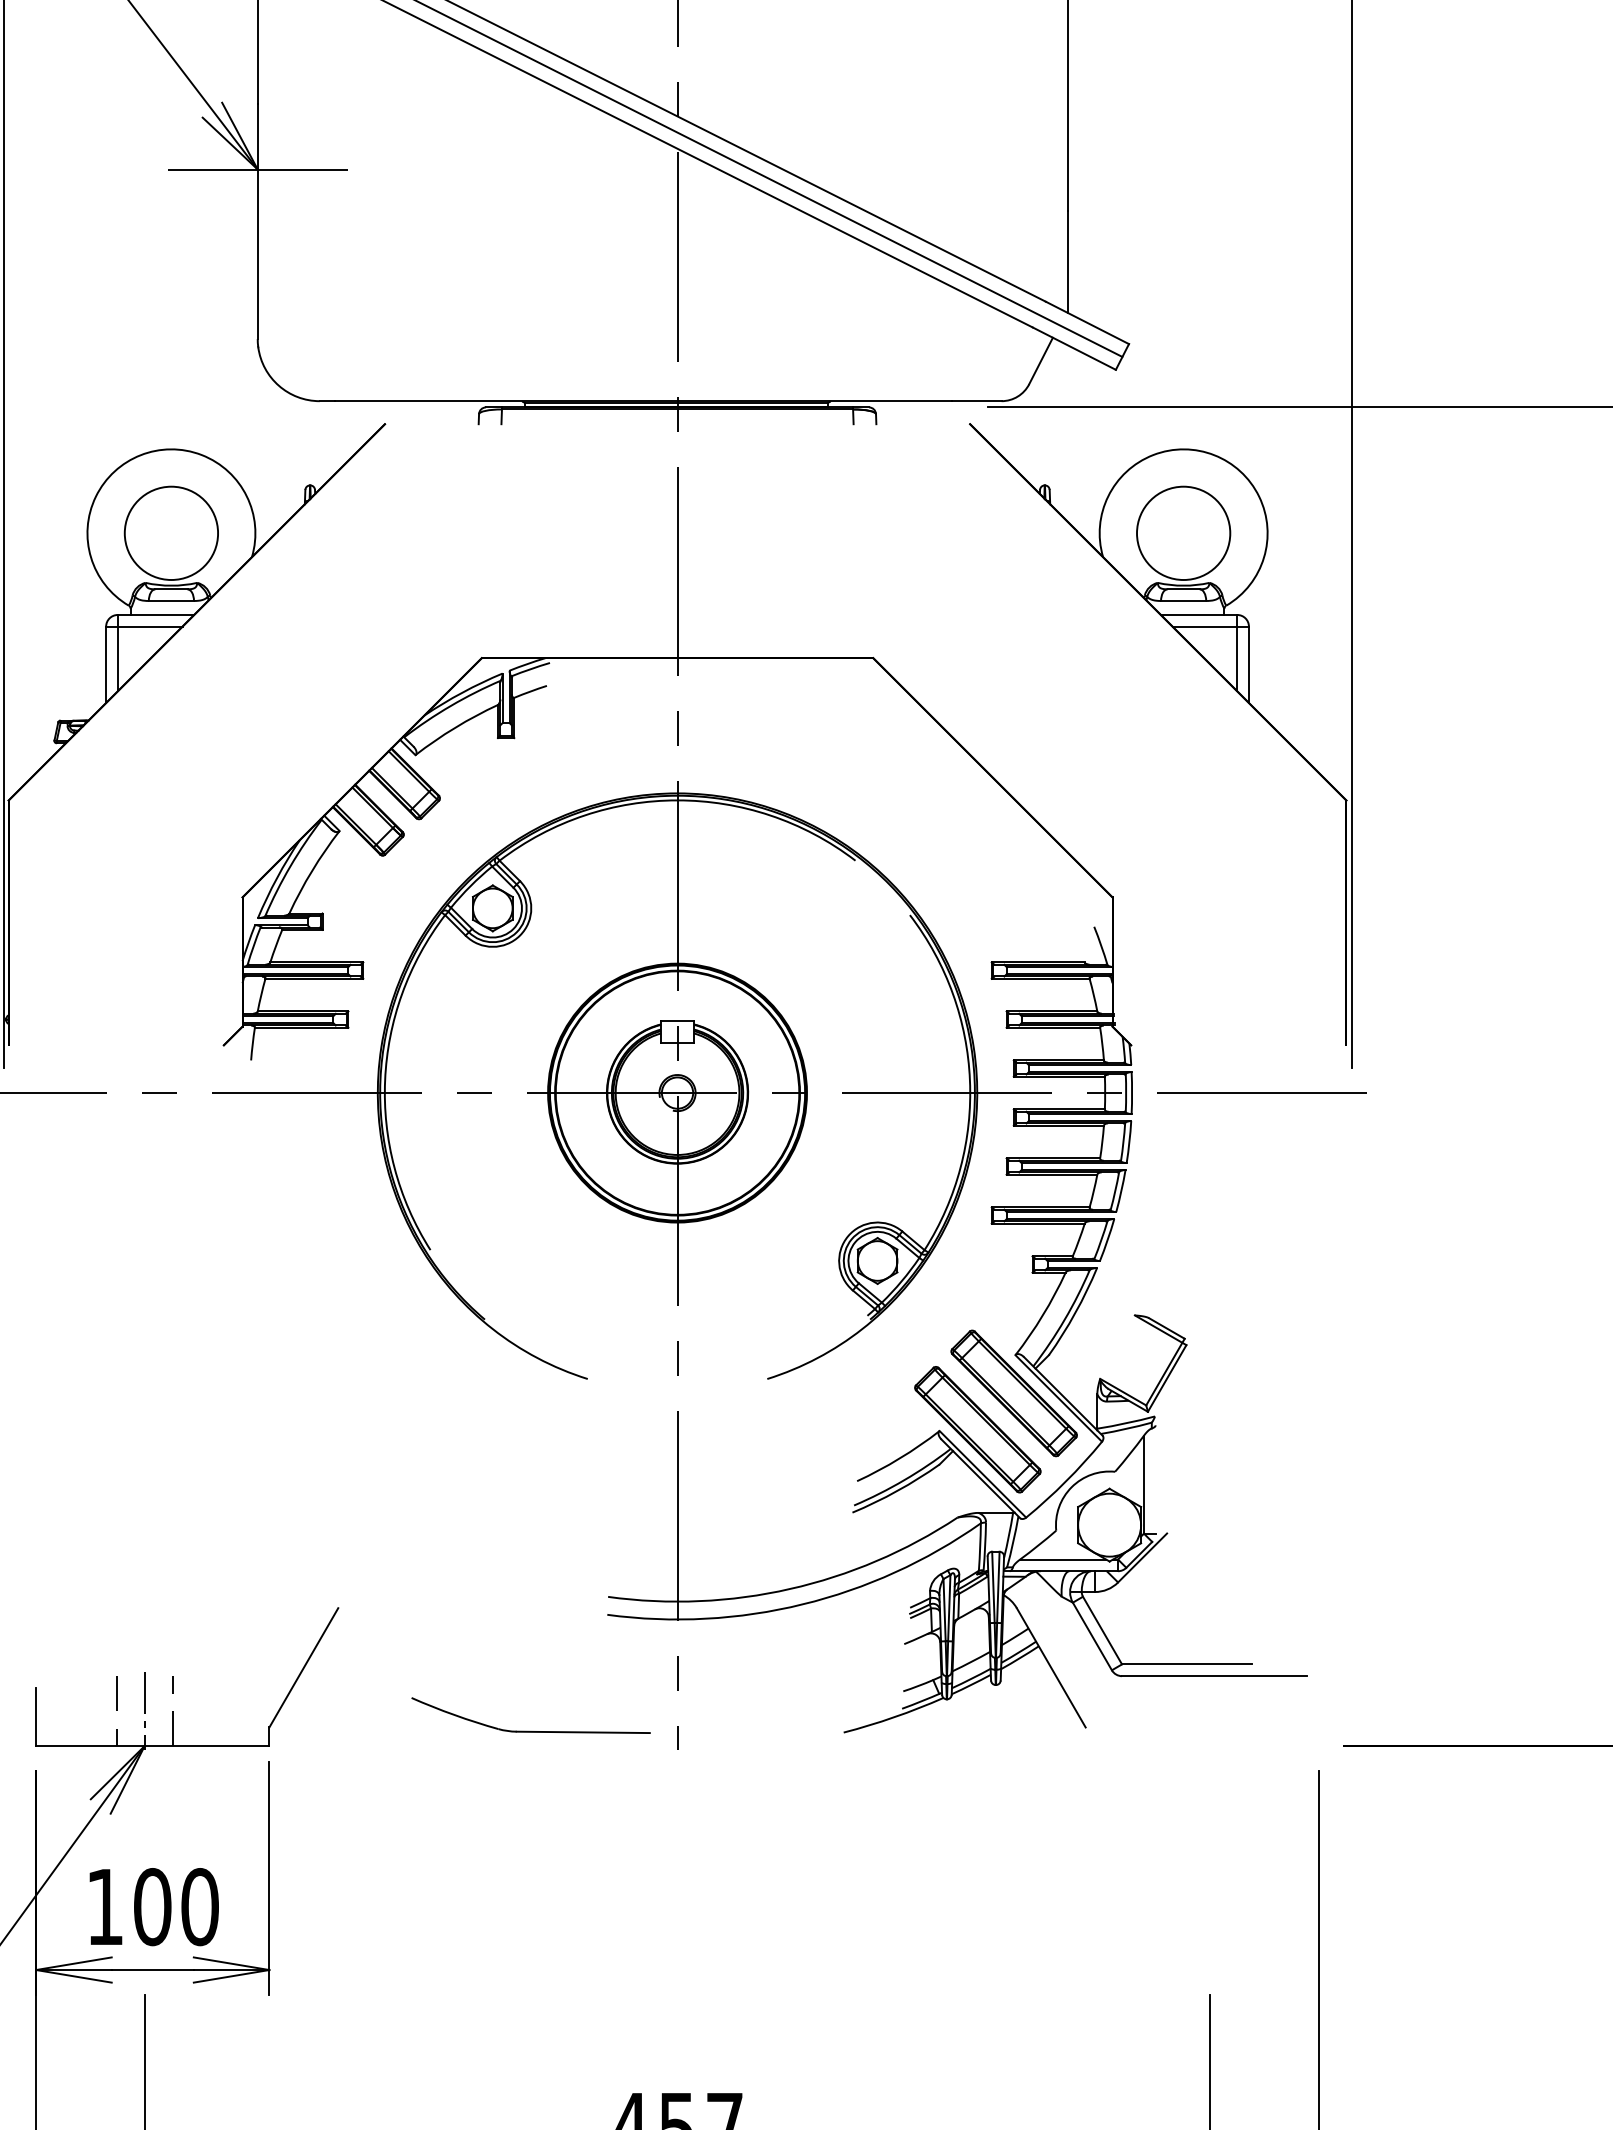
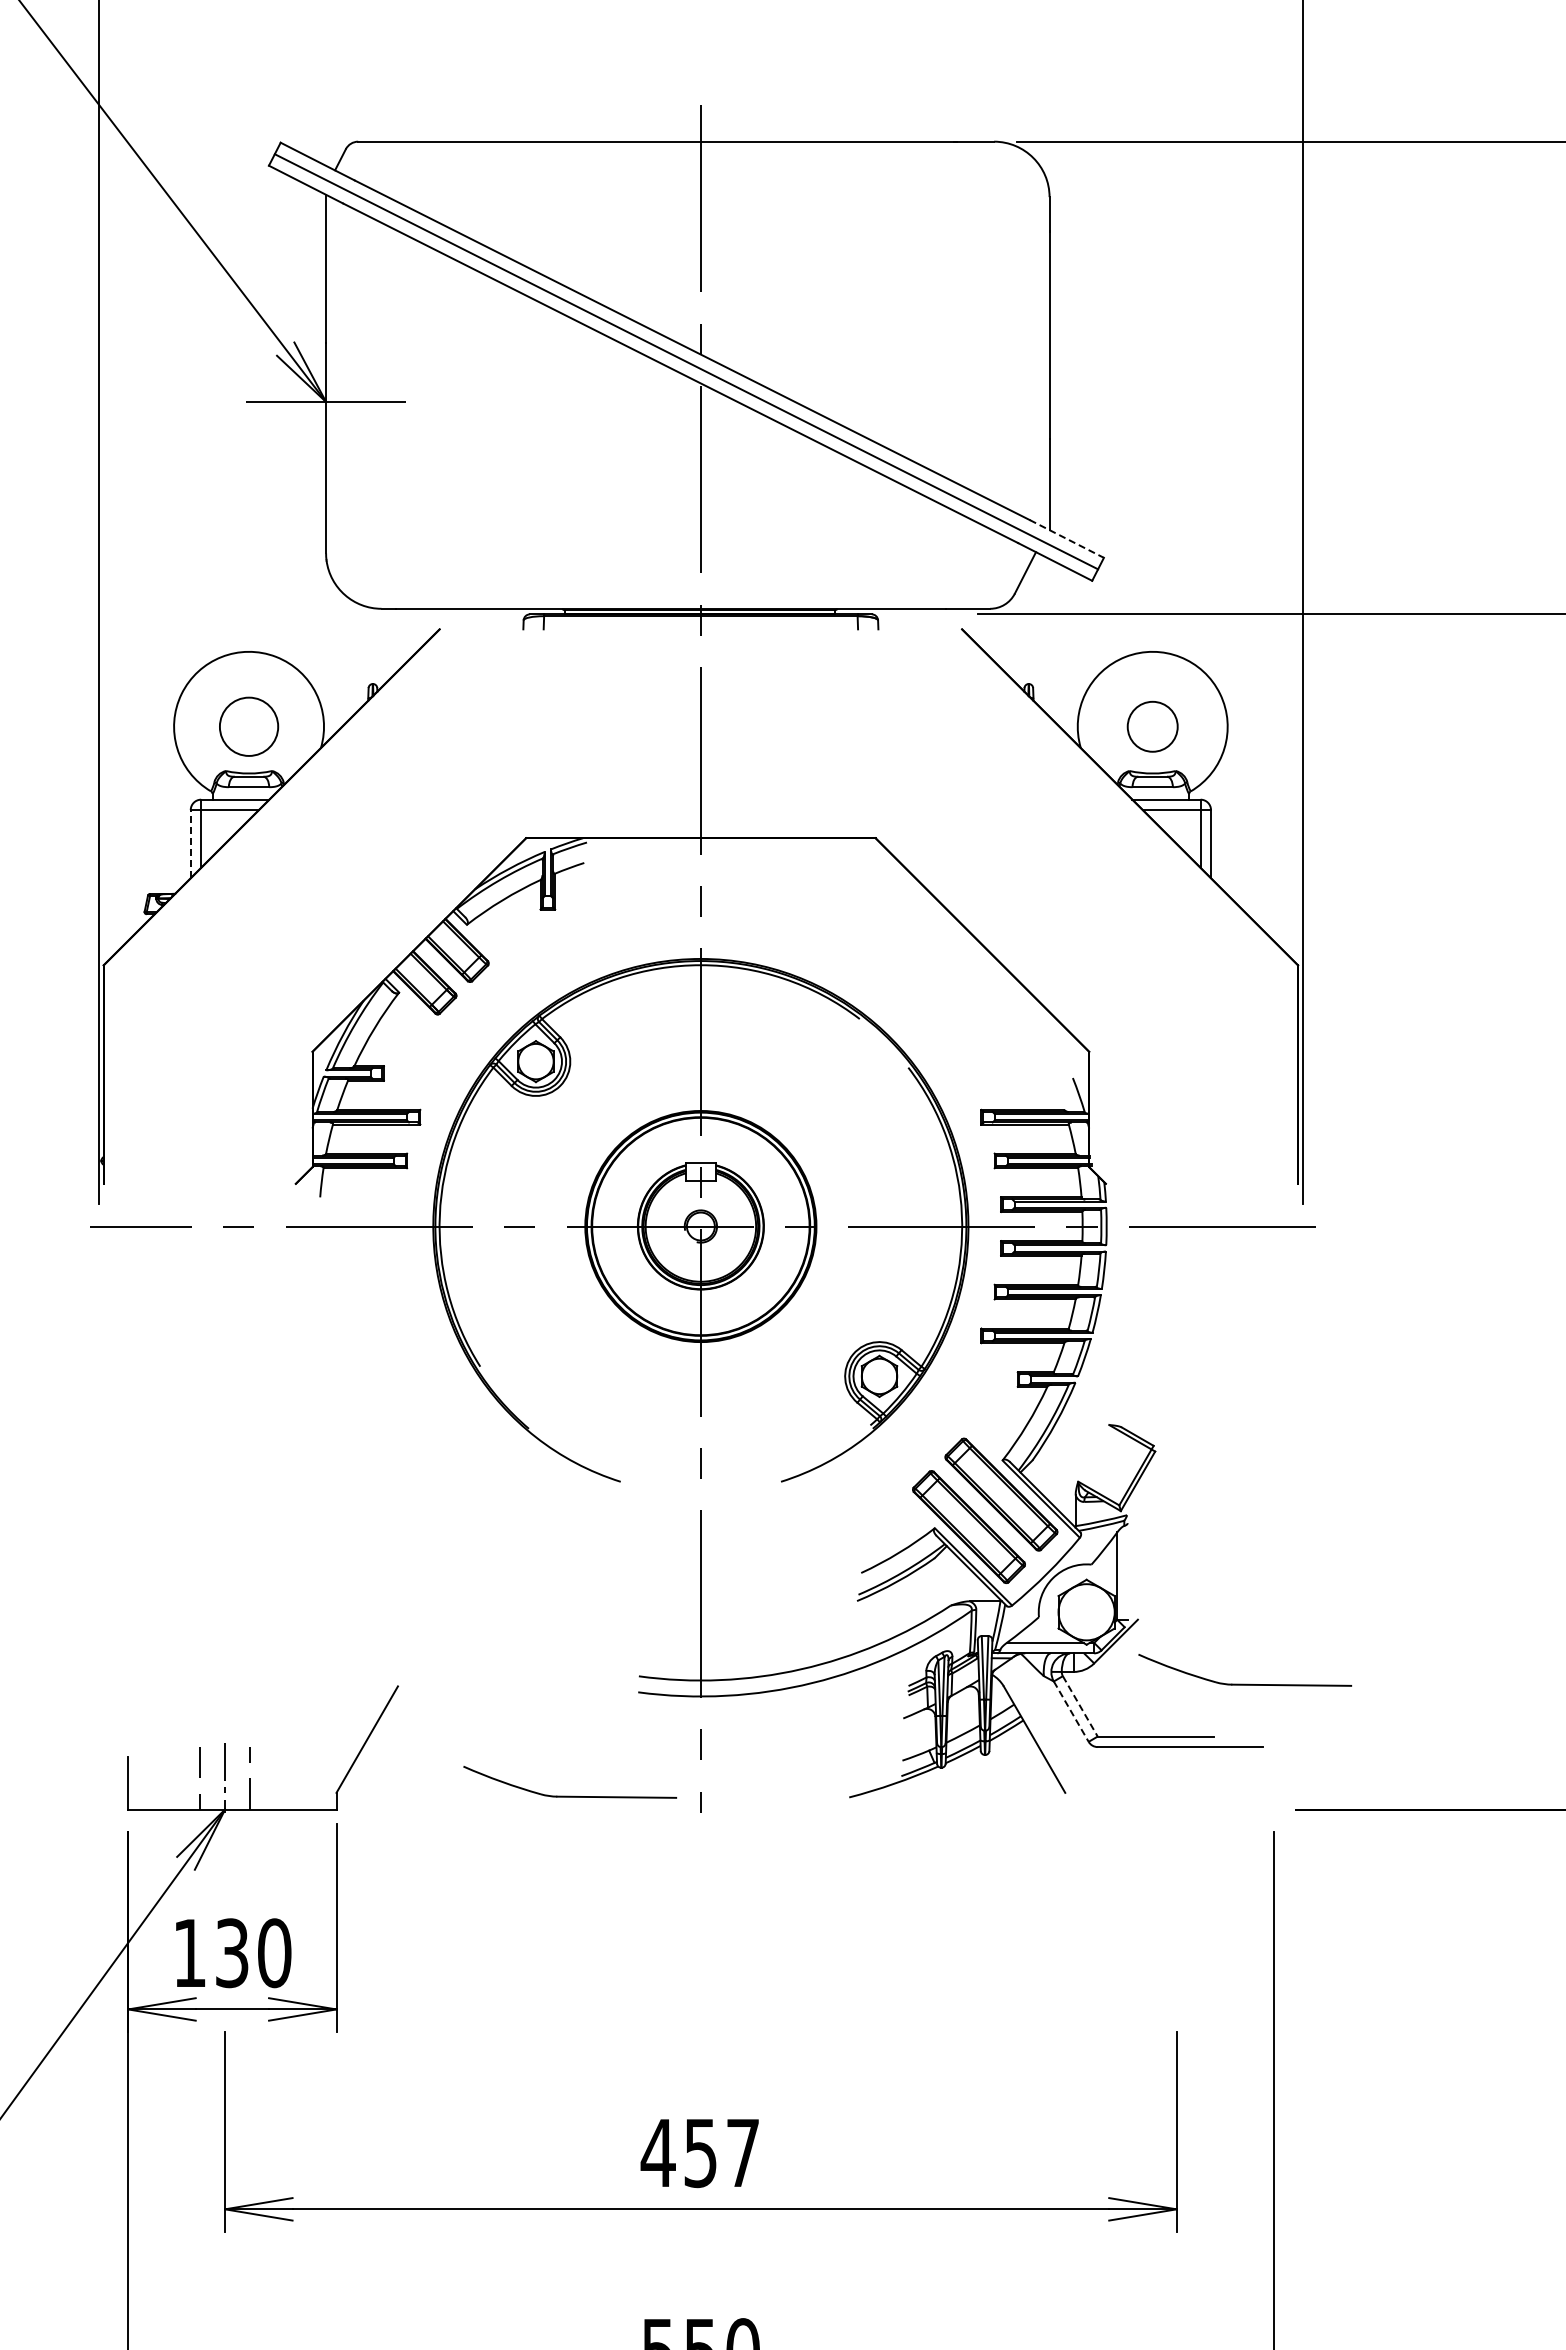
line: (1087, 322) -> (1066, 538), solid -> dashed
circle: (170, 533) -> (248, 726), size x0.7
circle: (1183, 533) -> (1152, 726), size x0.6
line: (105, 664) -> (190, 843), solid -> dashed
part: (1287, 1604) -> (1245, 1683), added
line: (1102, 1630) -> (1080, 1706), solid -> dashed
line: (1092, 1636) -> (1071, 1711), solid -> dashed
text: (152, 1907) -> (232, 1953), 100 -> 130

